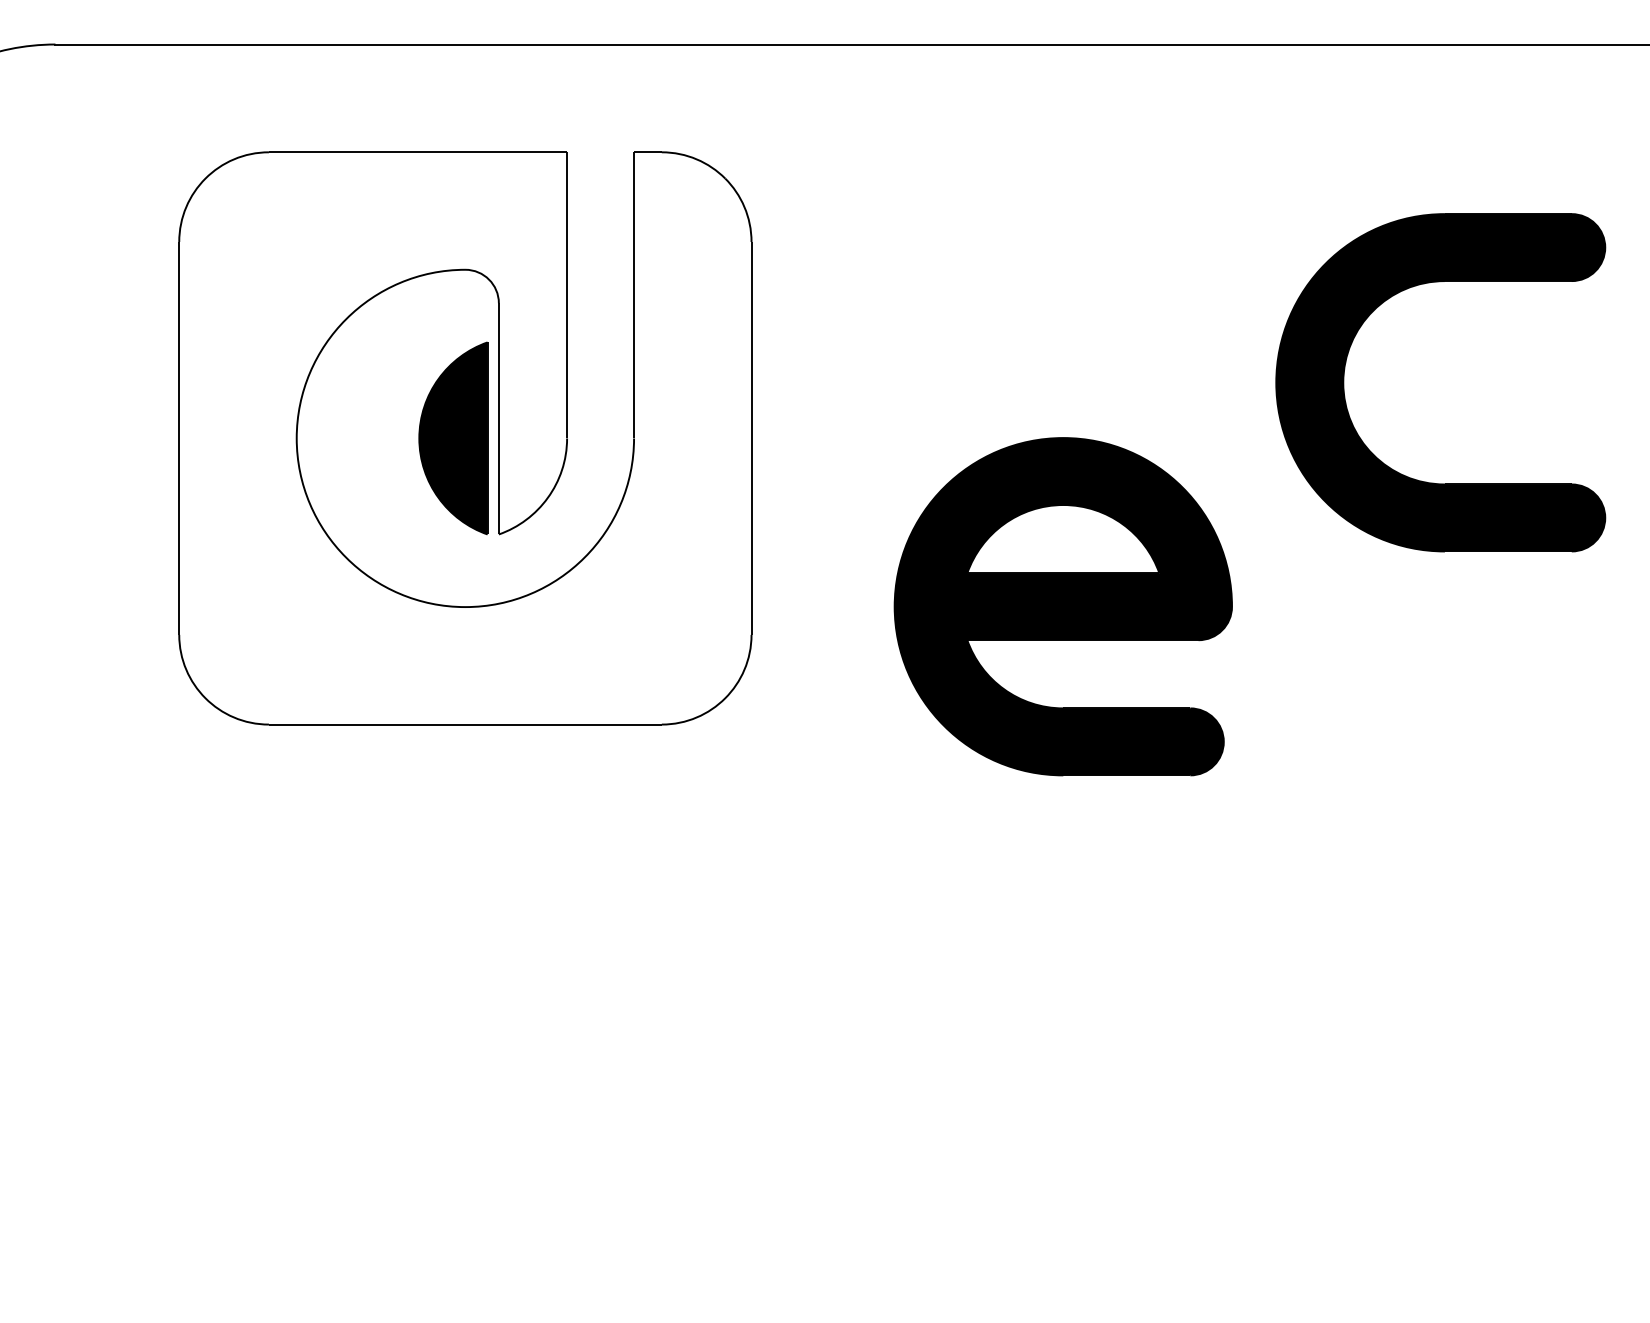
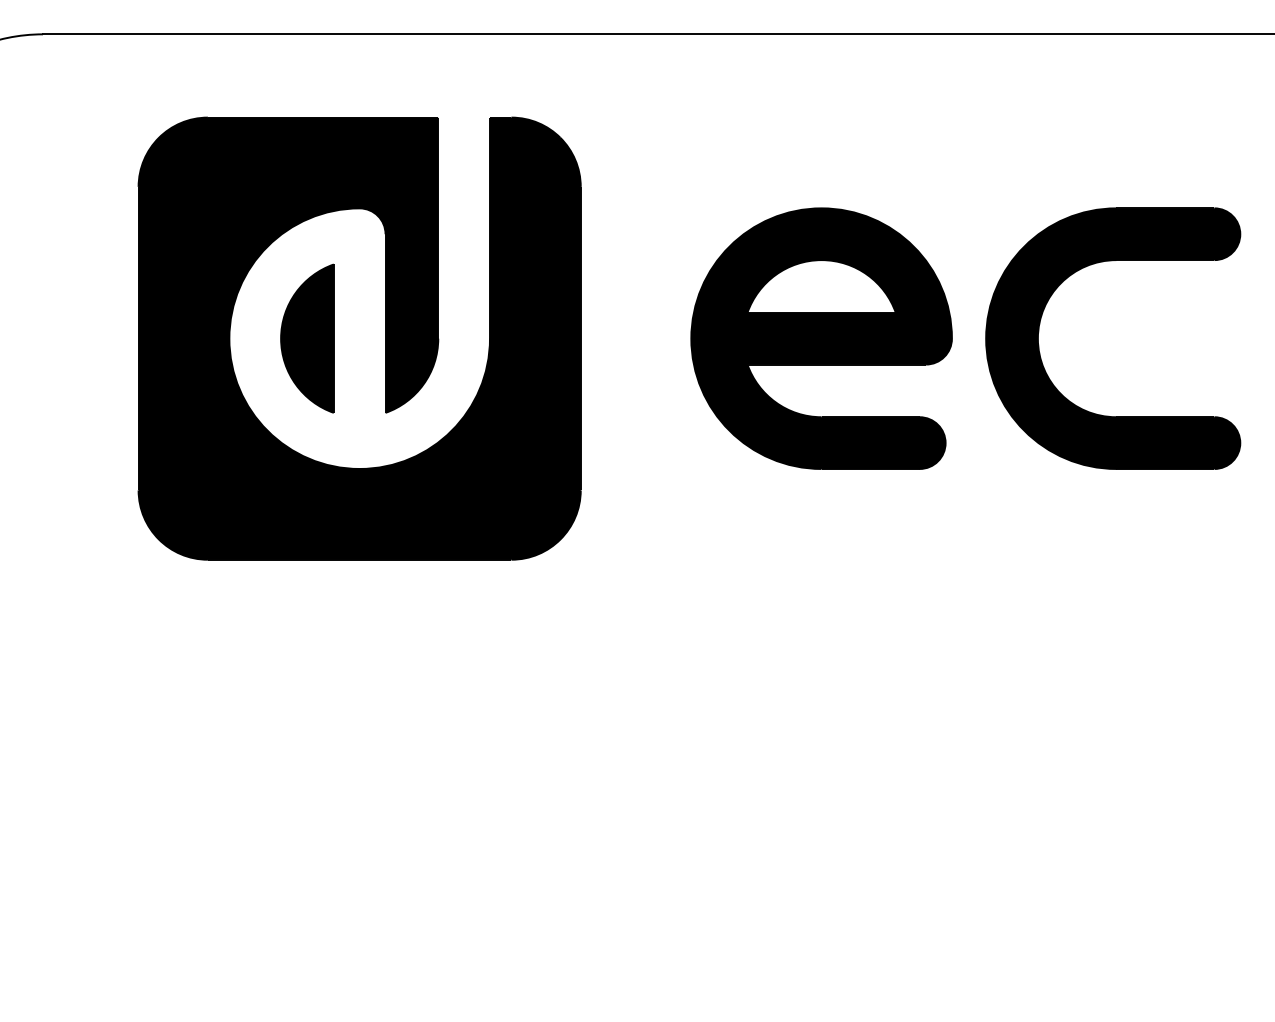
part: (1345, 374) -> (1039, 332), moved
part: (453, 438) -> (307, 338), moved
fill: (465, 438) -> (359, 338), added
part: (1063, 606) -> (821, 338), moved

